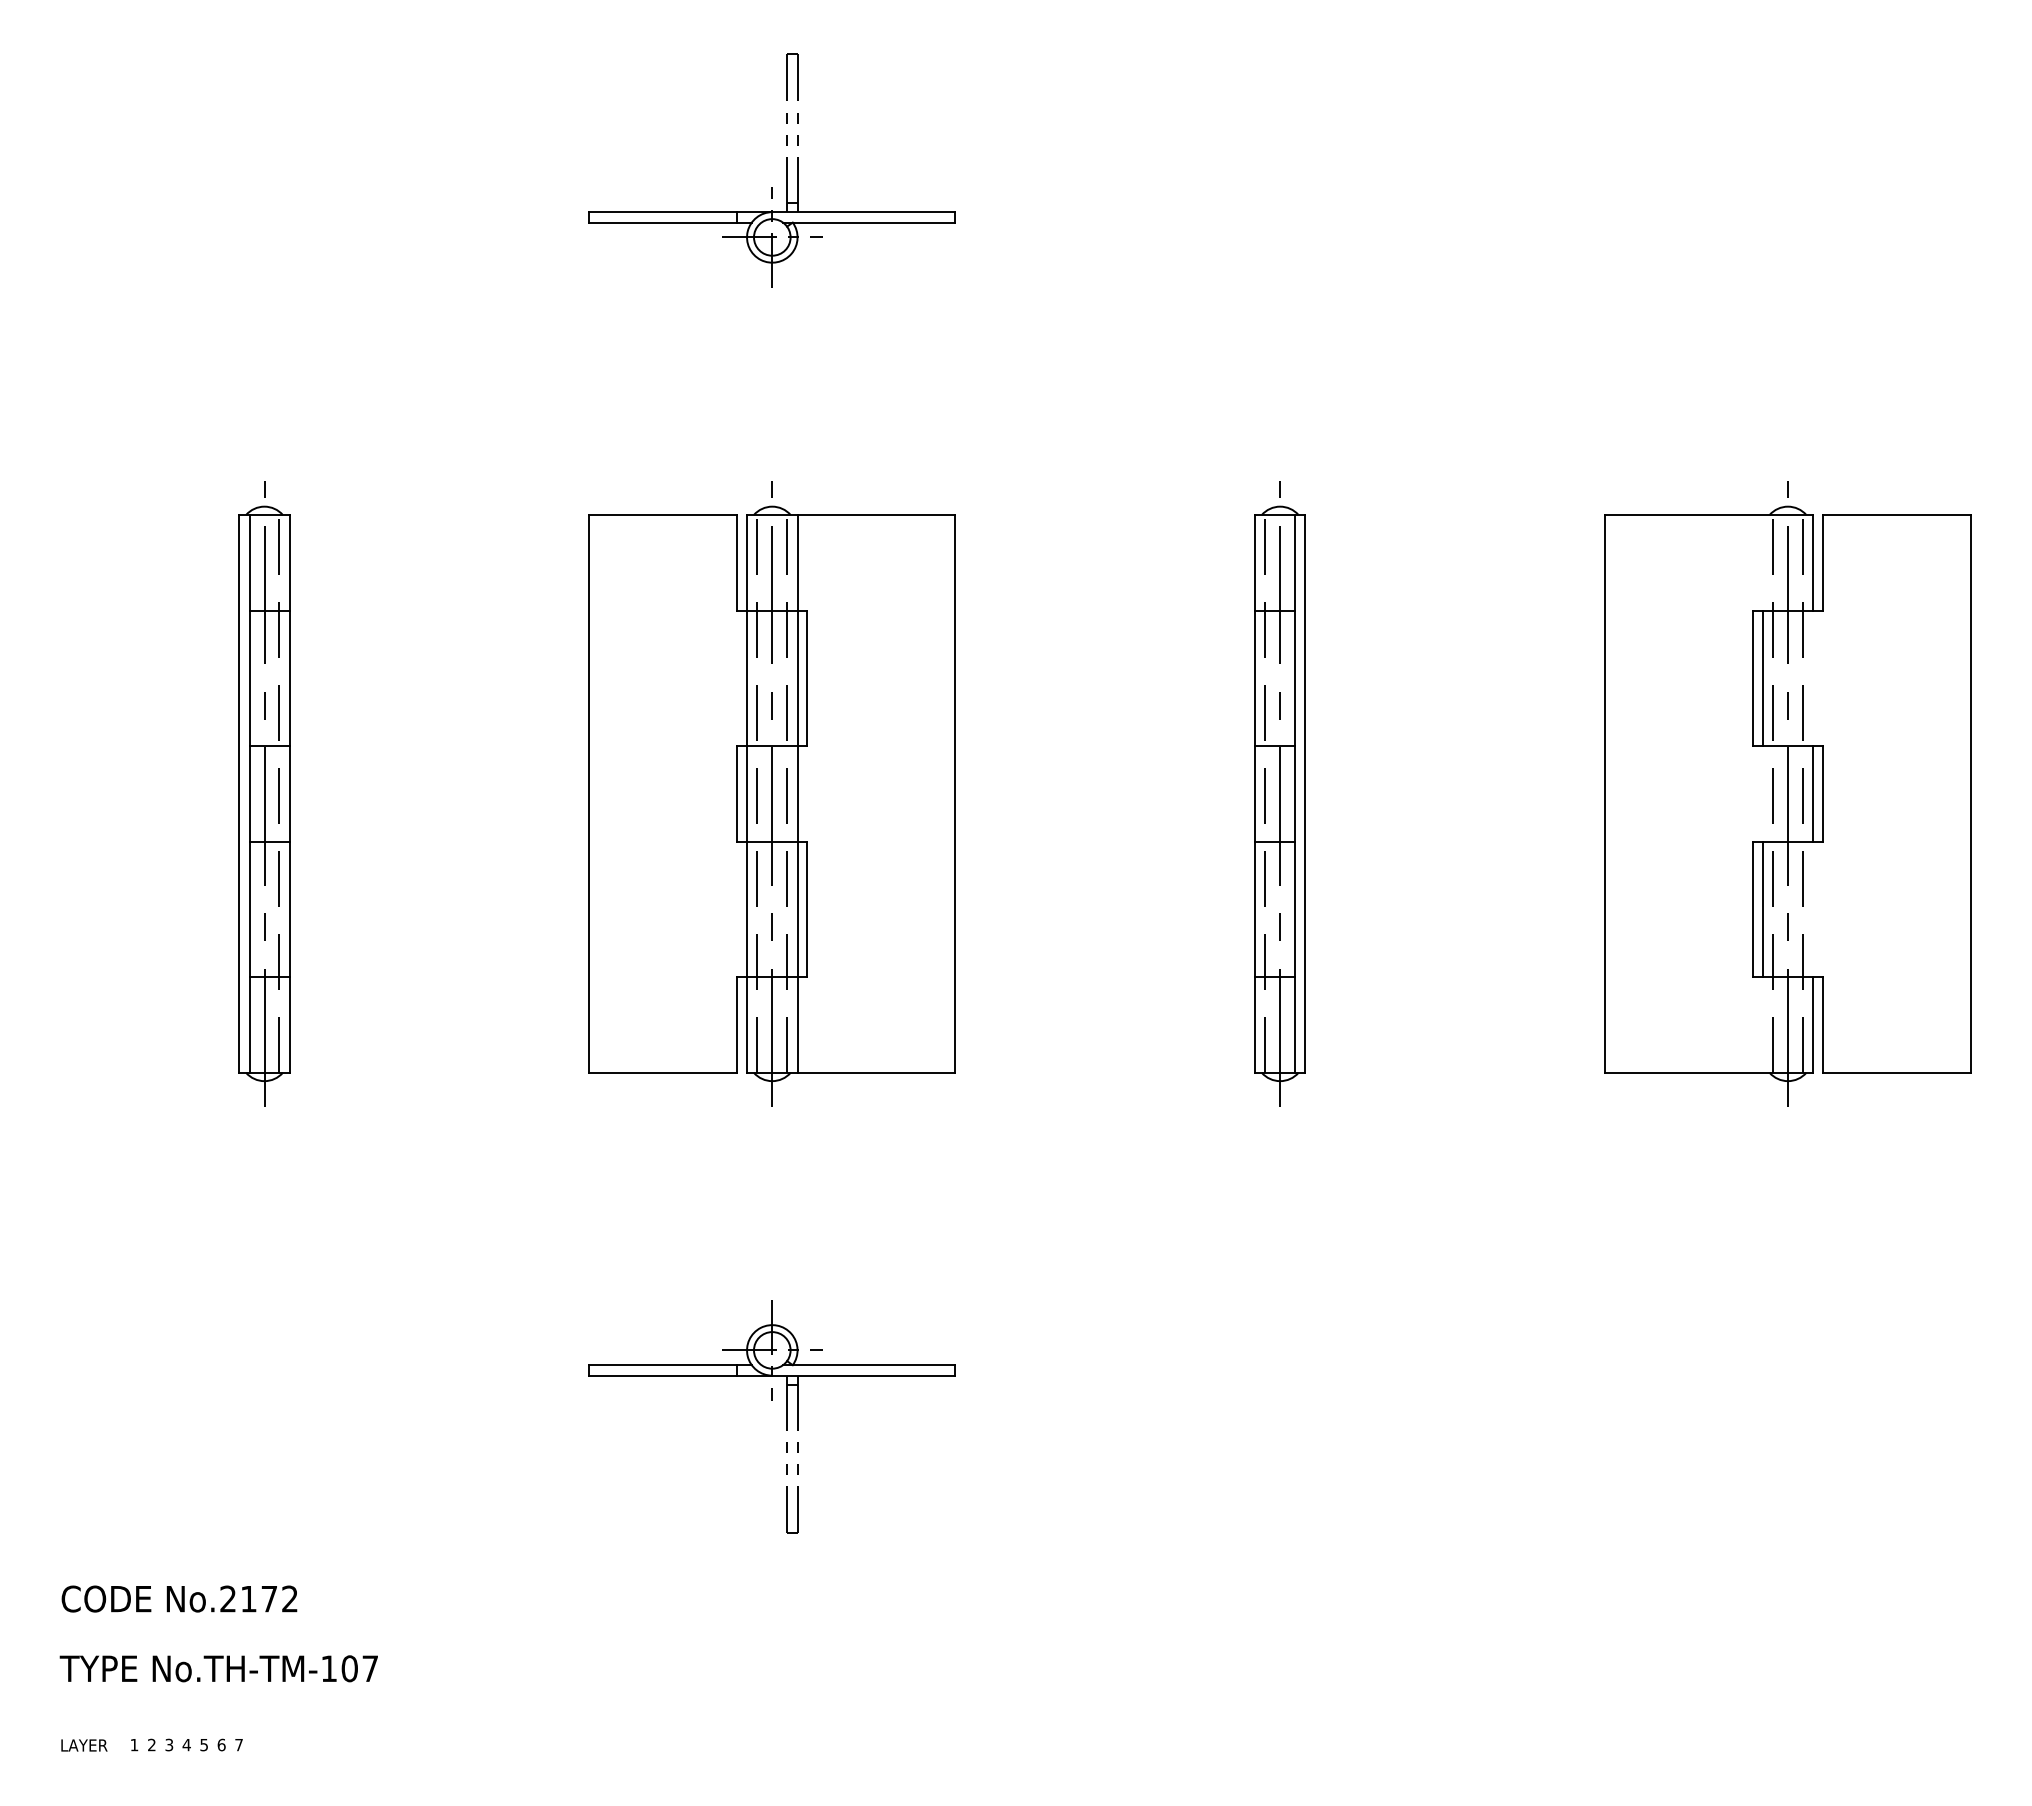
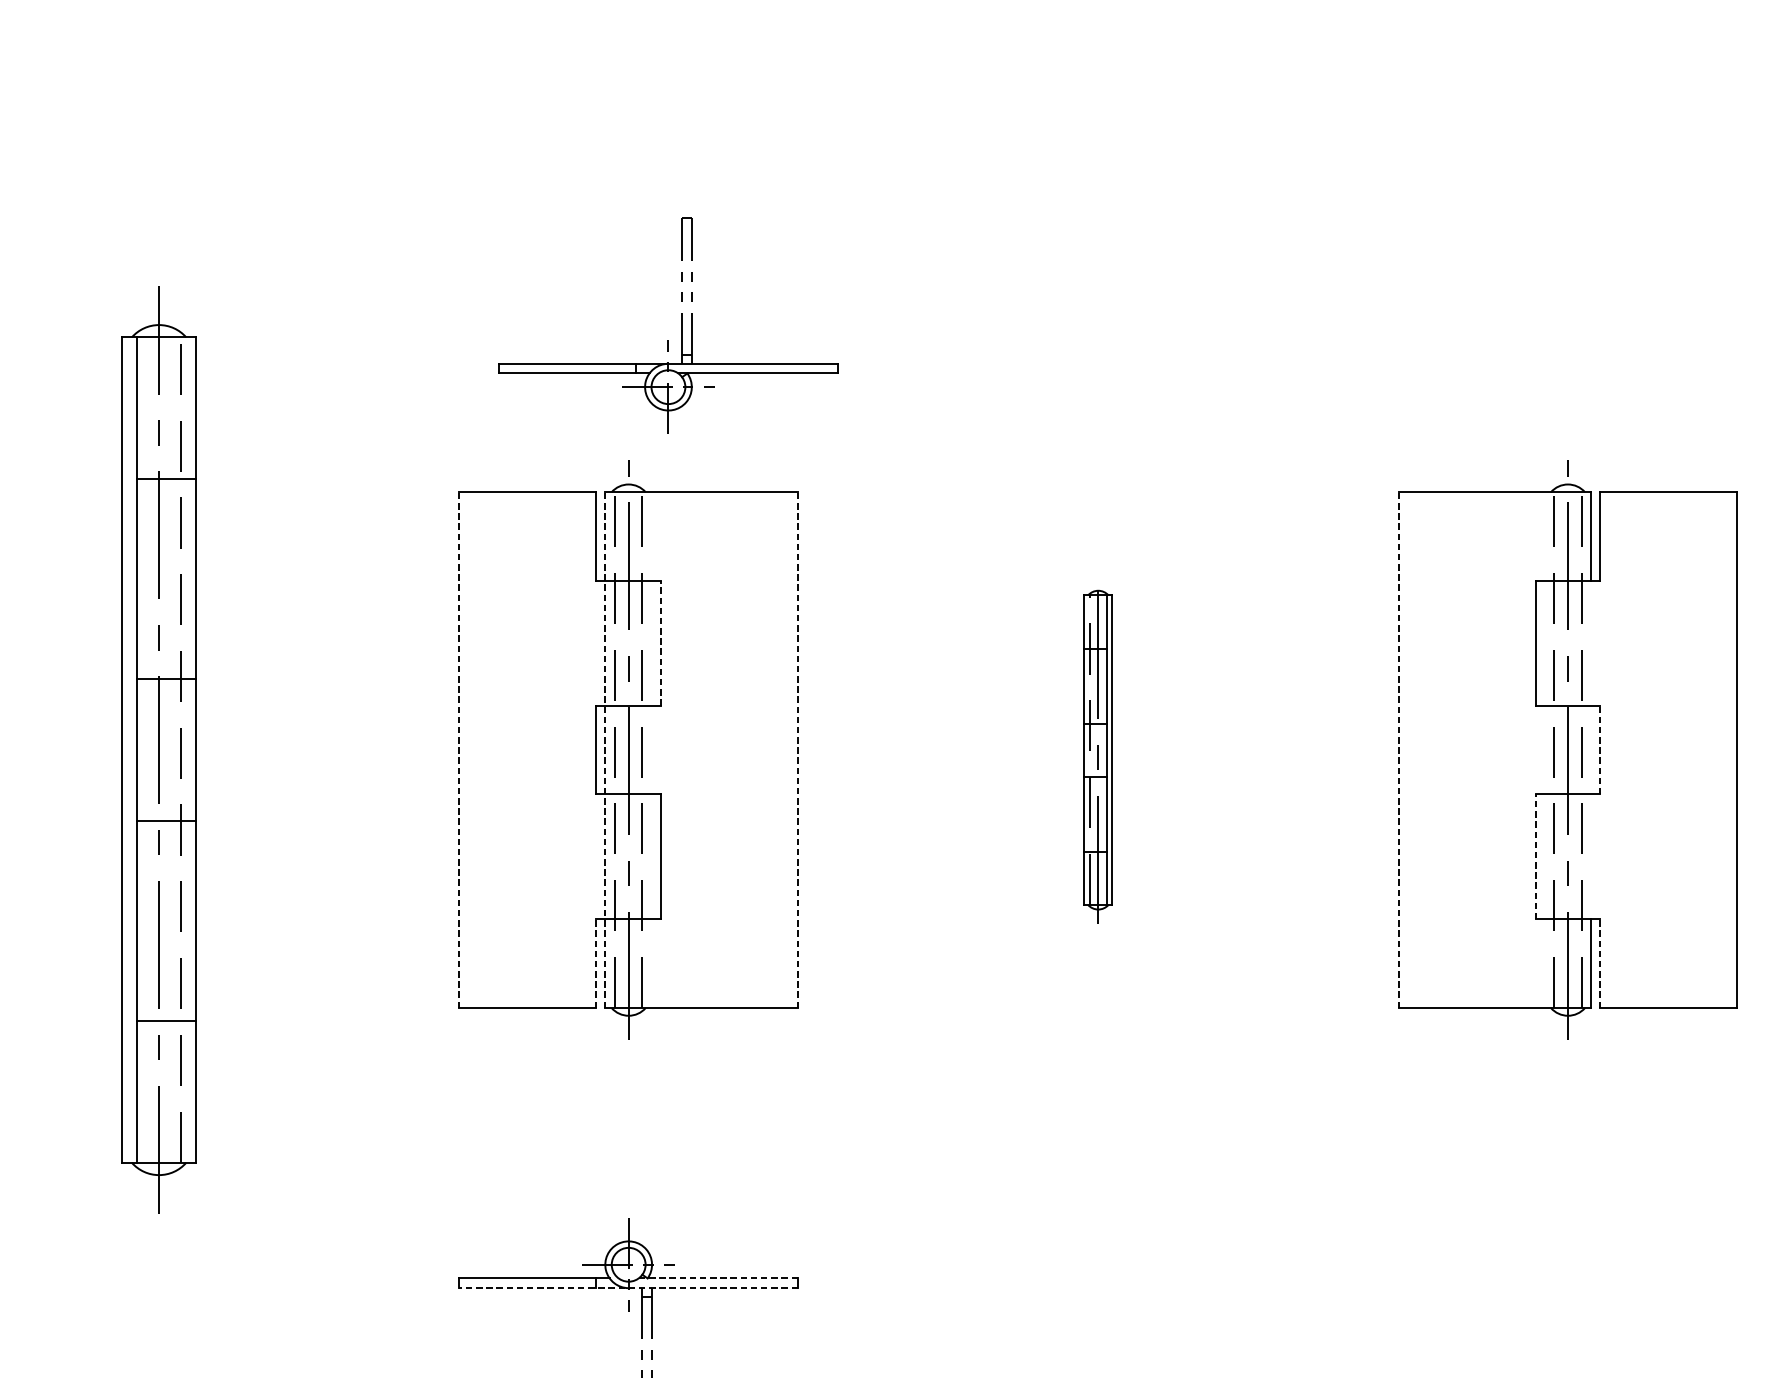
part: (786, 170) -> (681, 325), moved
line: (1762, 677) -> (1544, 642), removed
line: (807, 678) -> (661, 643), solid -> dashed
part: (264, 793) -> (159, 749), size x1.6
line: (589, 793) -> (459, 749), solid -> dashed
line: (747, 793) -> (605, 749), solid -> dashed
line: (797, 793) -> (651, 749), removed
line: (955, 793) -> (798, 749), solid -> dashed
part: (1279, 793) -> (1097, 749), size x0.6
line: (1604, 793) -> (1398, 749), solid -> dashed
line: (1813, 793) -> (1591, 749), removed
line: (1822, 793) -> (1599, 749), solid -> dashed
line: (1762, 908) -> (1544, 856), removed
line: (1753, 909) -> (1536, 857), solid -> dashed
line: (737, 1024) -> (596, 963), solid -> dashed
line: (1822, 1024) -> (1599, 963), solid -> dashed
line: (868, 1365) -> (717, 1278), solid -> dashed
line: (771, 1375) -> (627, 1287), solid -> dashed

